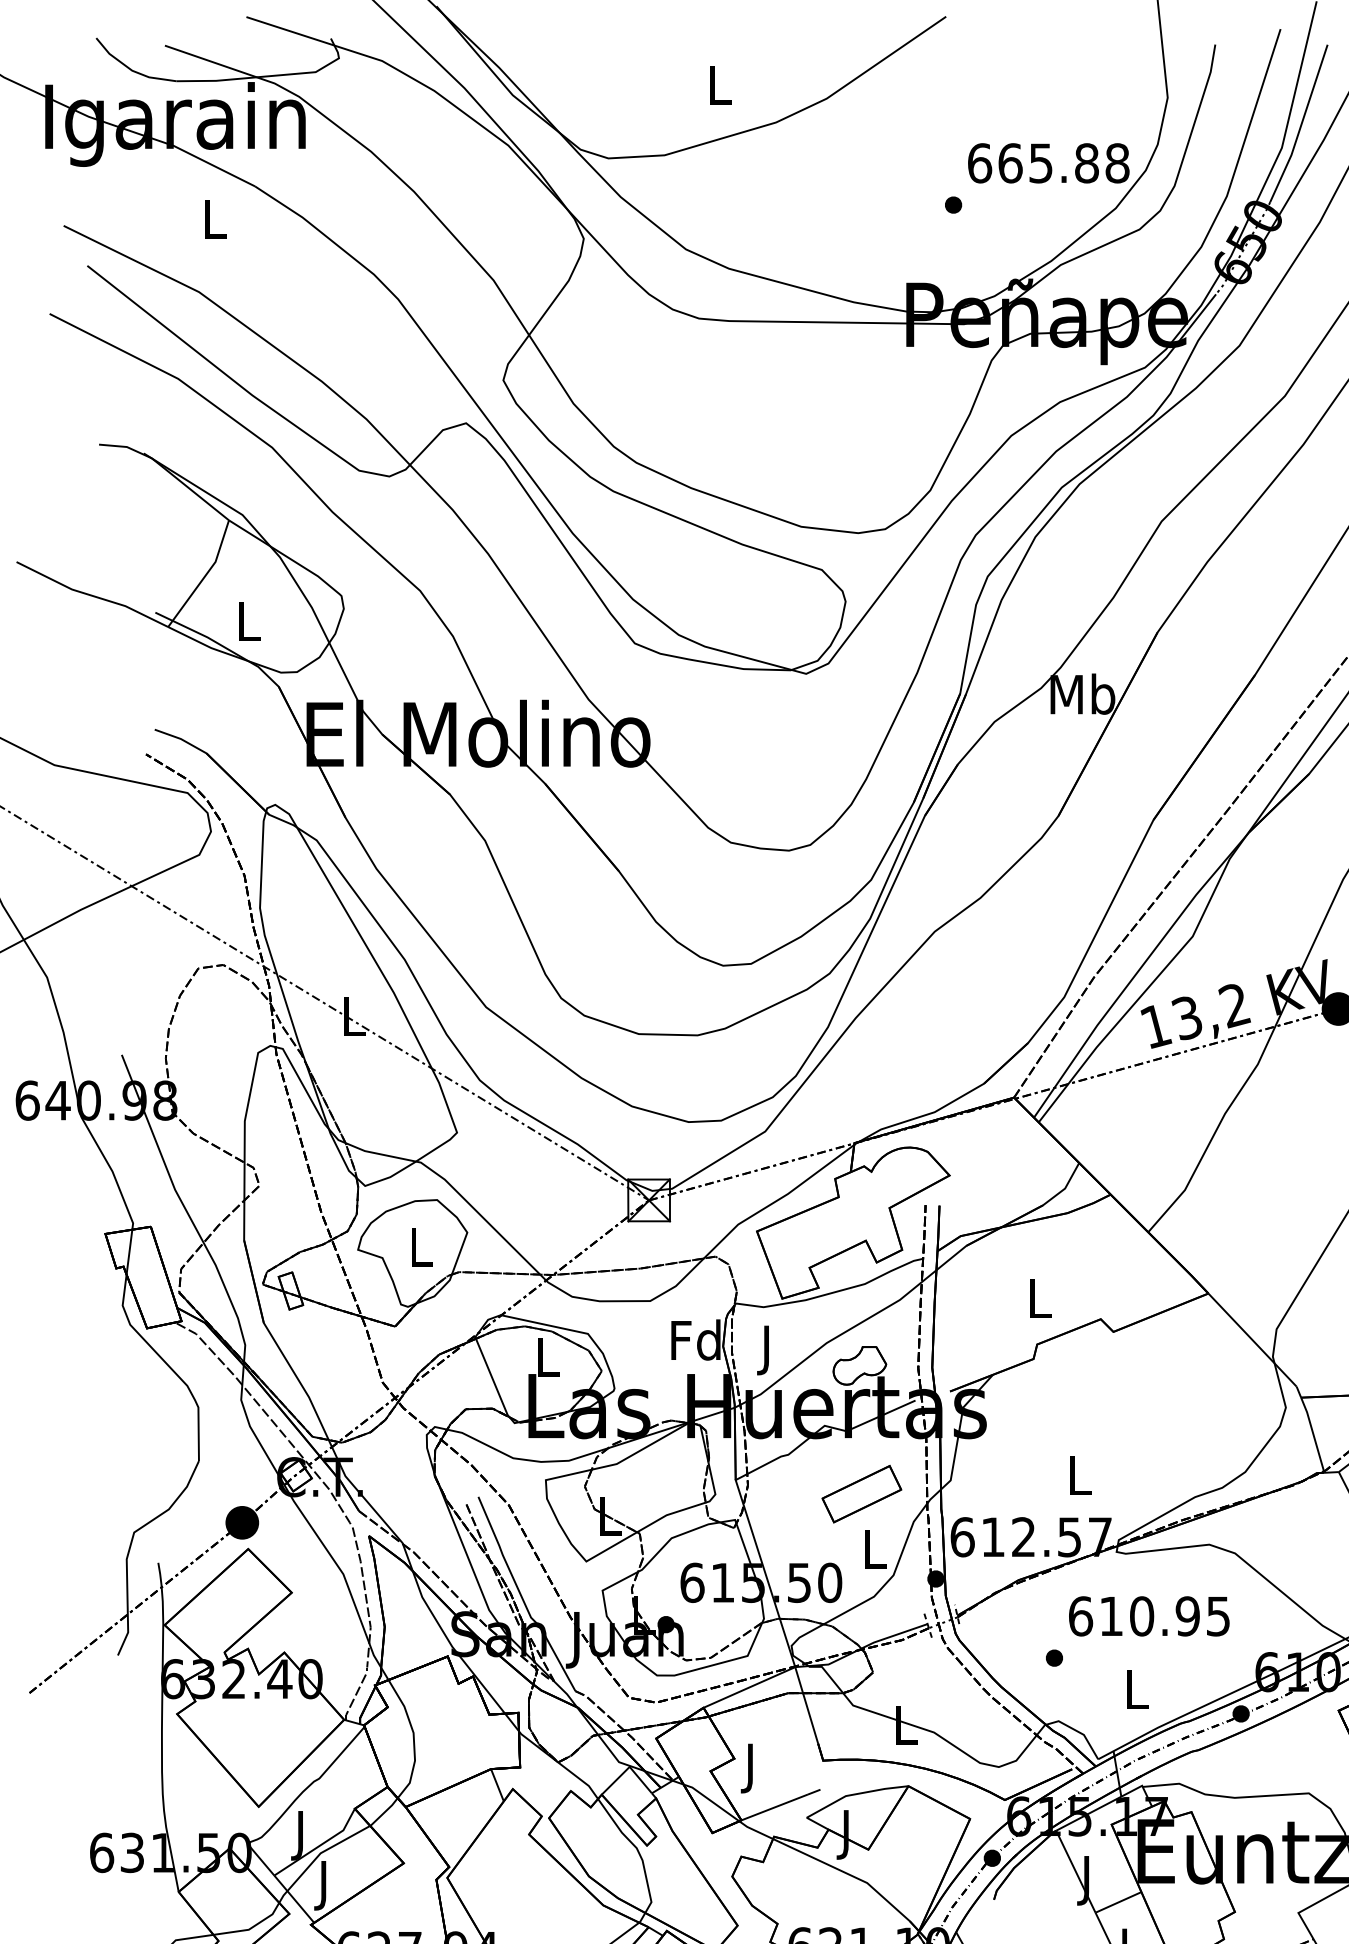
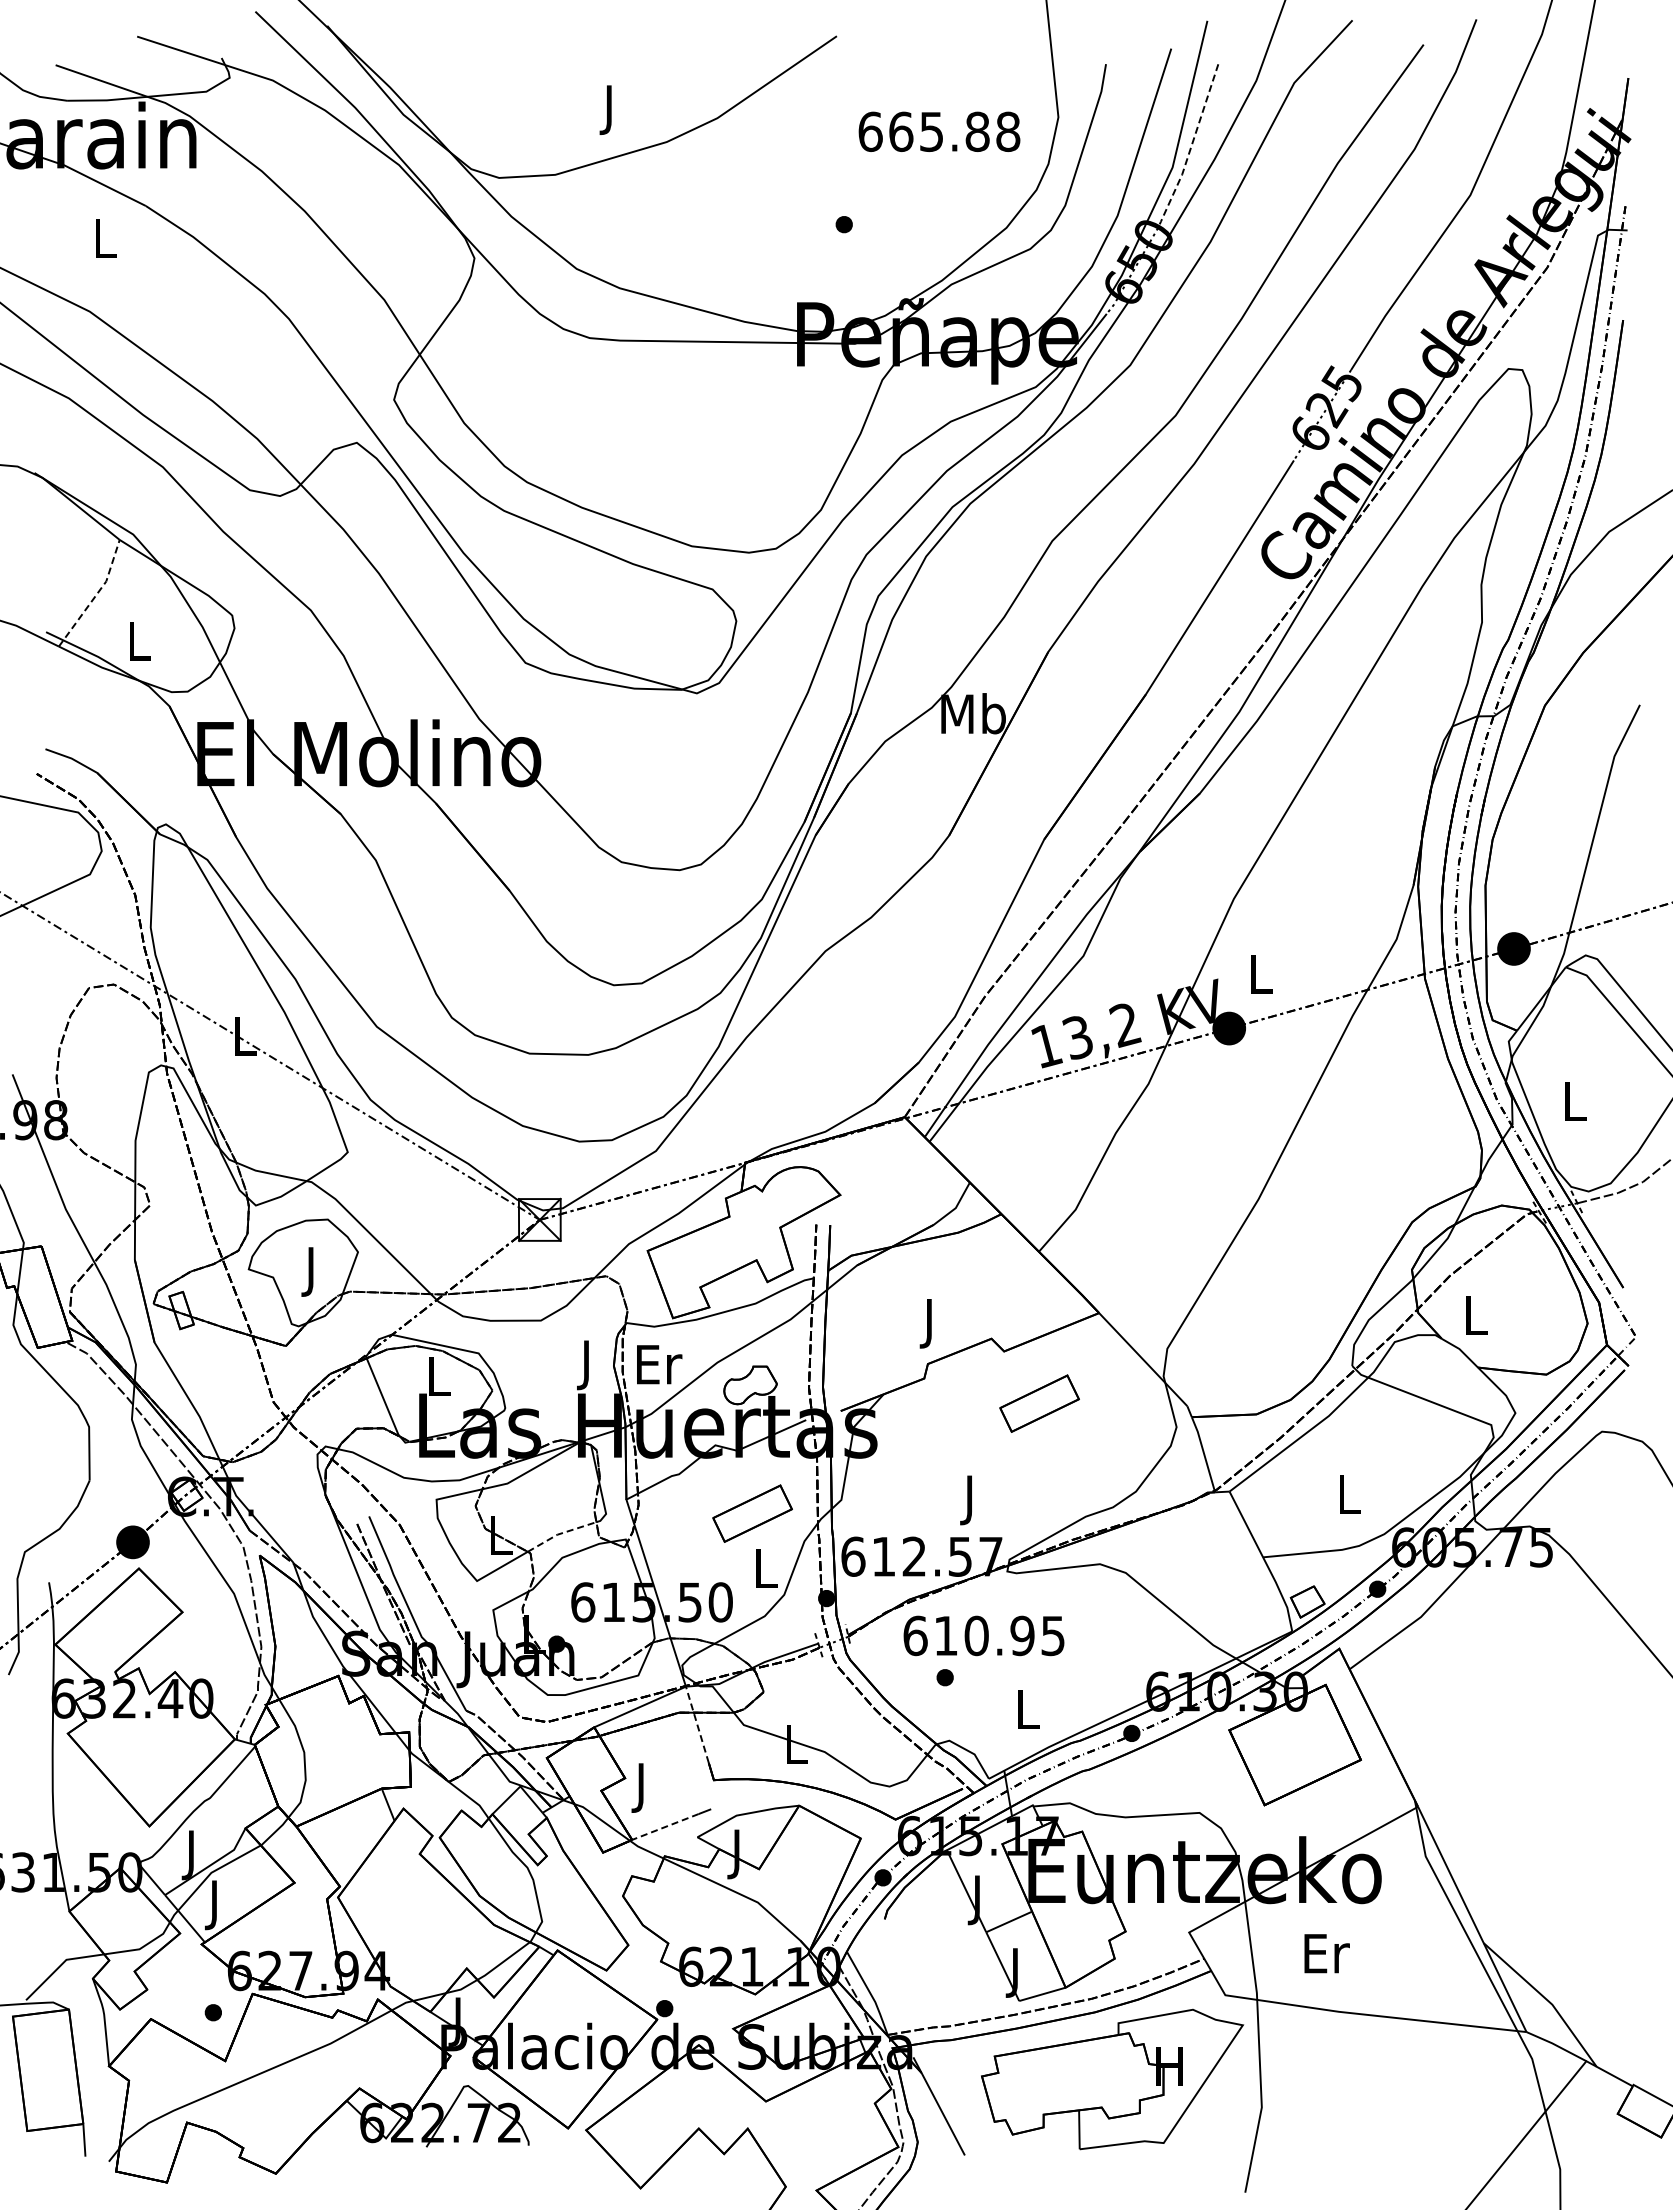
text: (719, 89) -> (610, 109), L -> J
line: (1301, 124) -> (1192, 144), solid -> dashed
text: (1048, 162) -> (939, 131), moved
line: (204, 575) -> (95, 595), solid -> dashed
text: (421, 1251) -> (312, 1271), L -> J
text: (1039, 1303) -> (930, 1323), L -> J
text: (695, 1344) -> (586, 1364), Fd -> J
text: (768, 1349) -> (659, 1369), J -> Er
part: (1148, 1383) -> (1039, 1403), added
text: (1080, 1480) -> (971, 1500), L -> J
line: (669, 1513) -> (560, 1533), solid -> dashed
text: (1148, 1615) -> (983, 1635), moved
line: (806, 1704) -> (697, 1724), solid -> dashed
line: (774, 1806) -> (665, 1826), solid -> dashed

